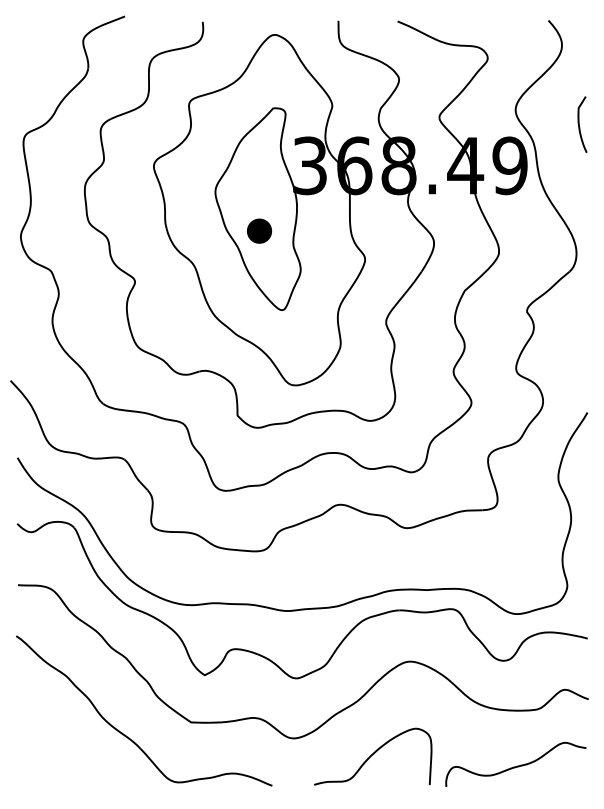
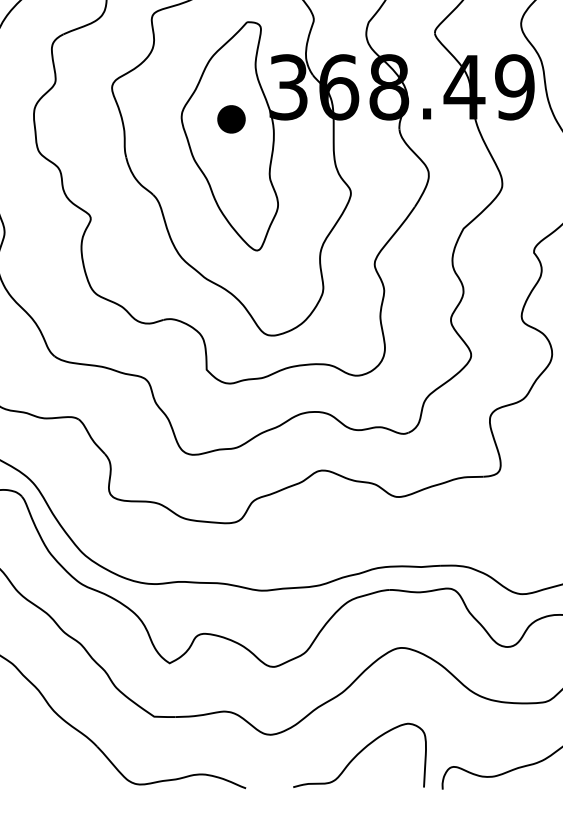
part: (259, 230) -> (231, 118), moved

